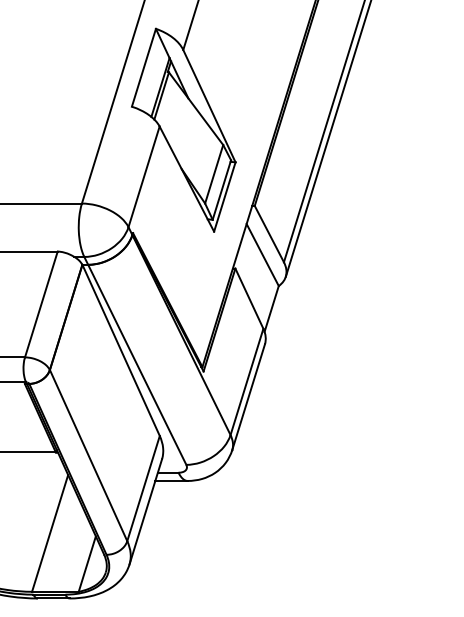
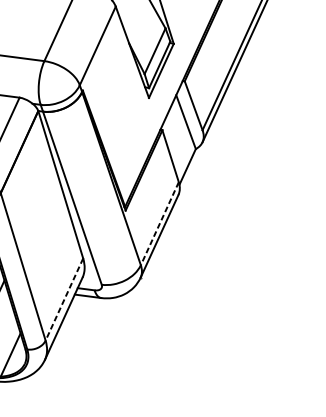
line: (246, 381) -> (159, 223), solid -> dashed
line: (143, 489) -> (64, 300), solid -> dashed

